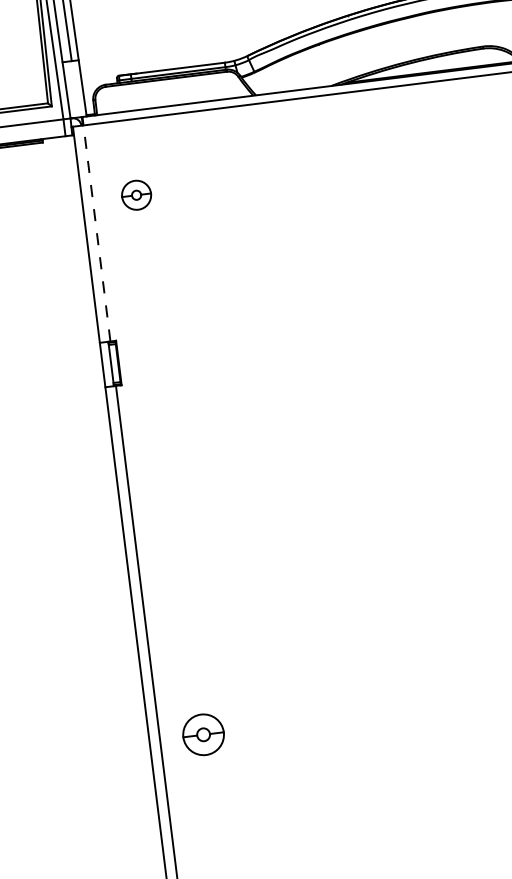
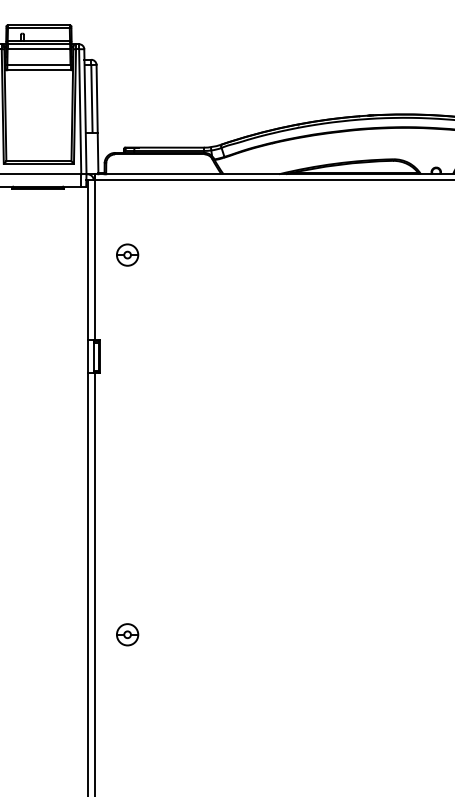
part: (136, 194) -> (127, 254), moved
line: (96, 229) -> (95, 257), dashed -> solid
part: (203, 734) -> (127, 634), size x0.71

